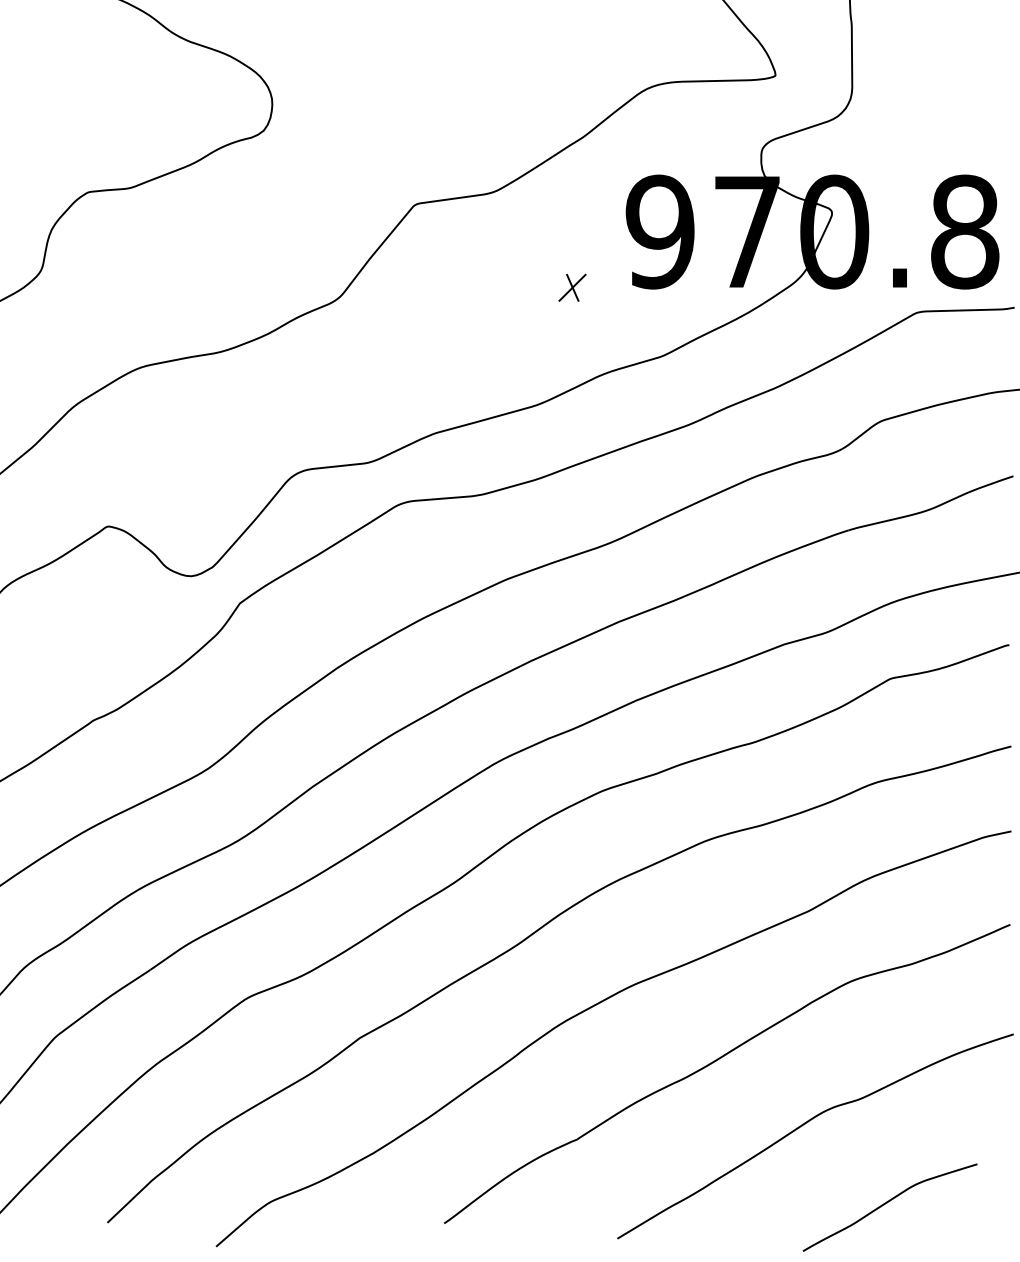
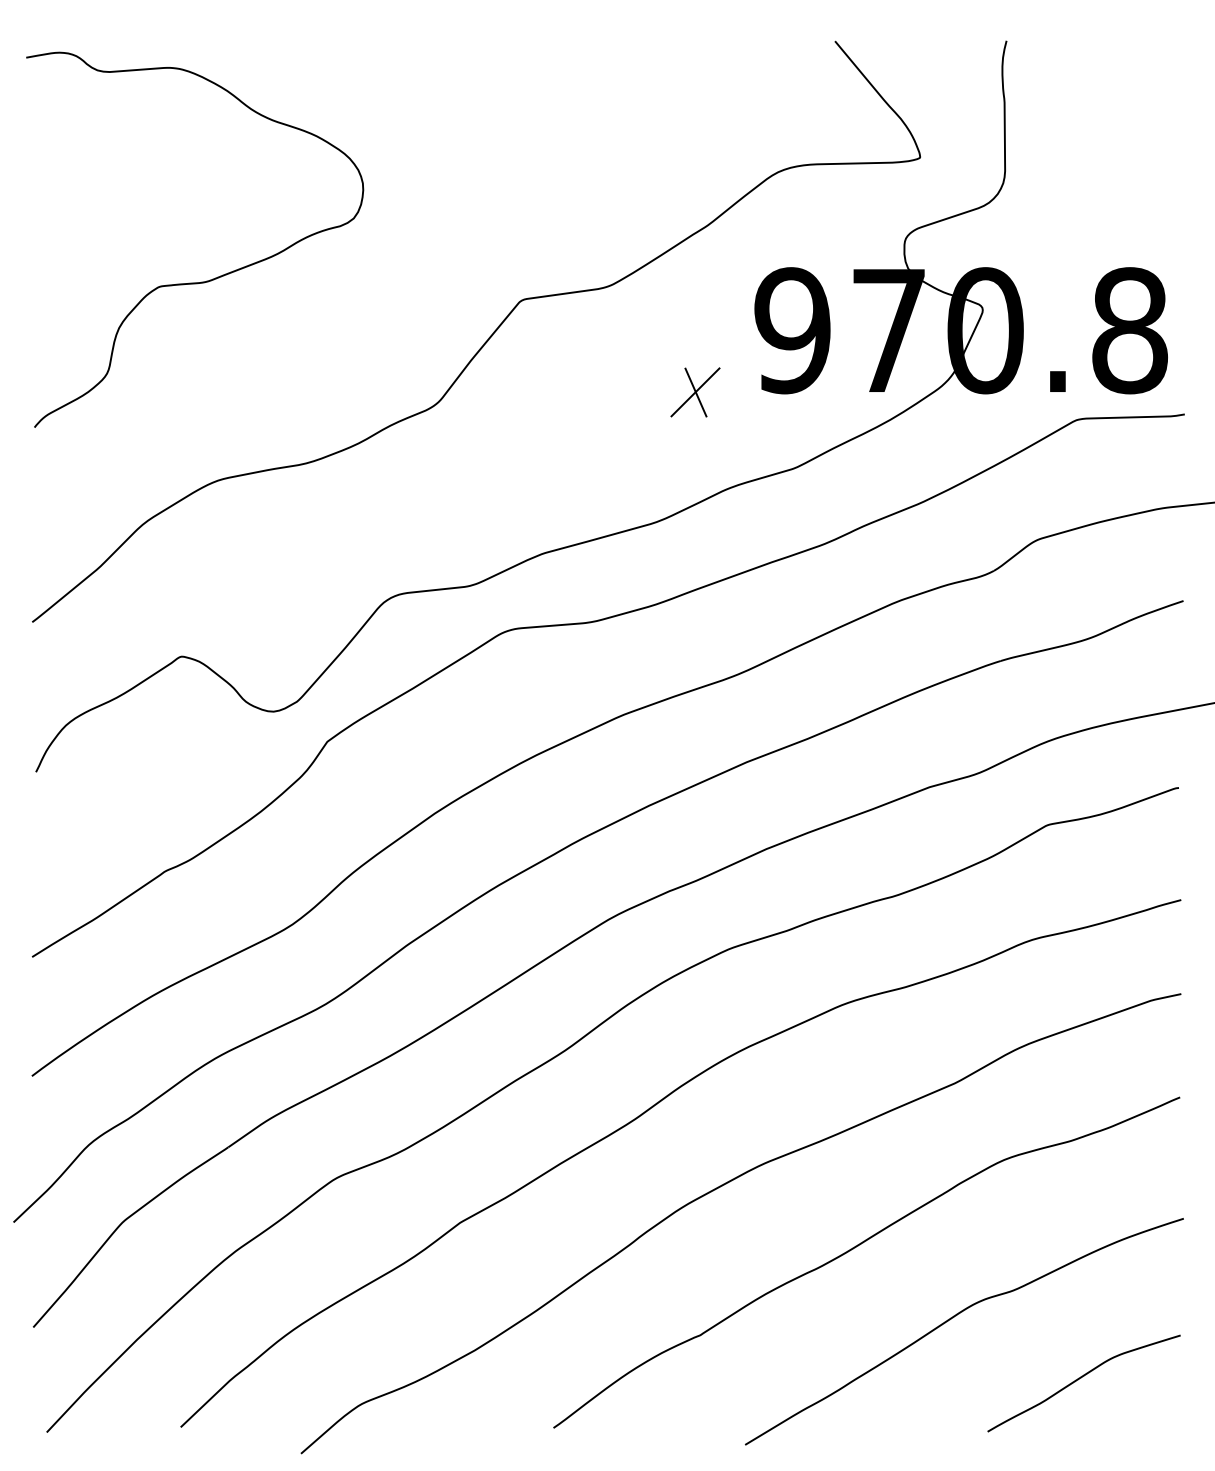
part: (572, 287) -> (695, 392), size x1.67
curve: (887, 1203) -> (1081, 1378), moved

